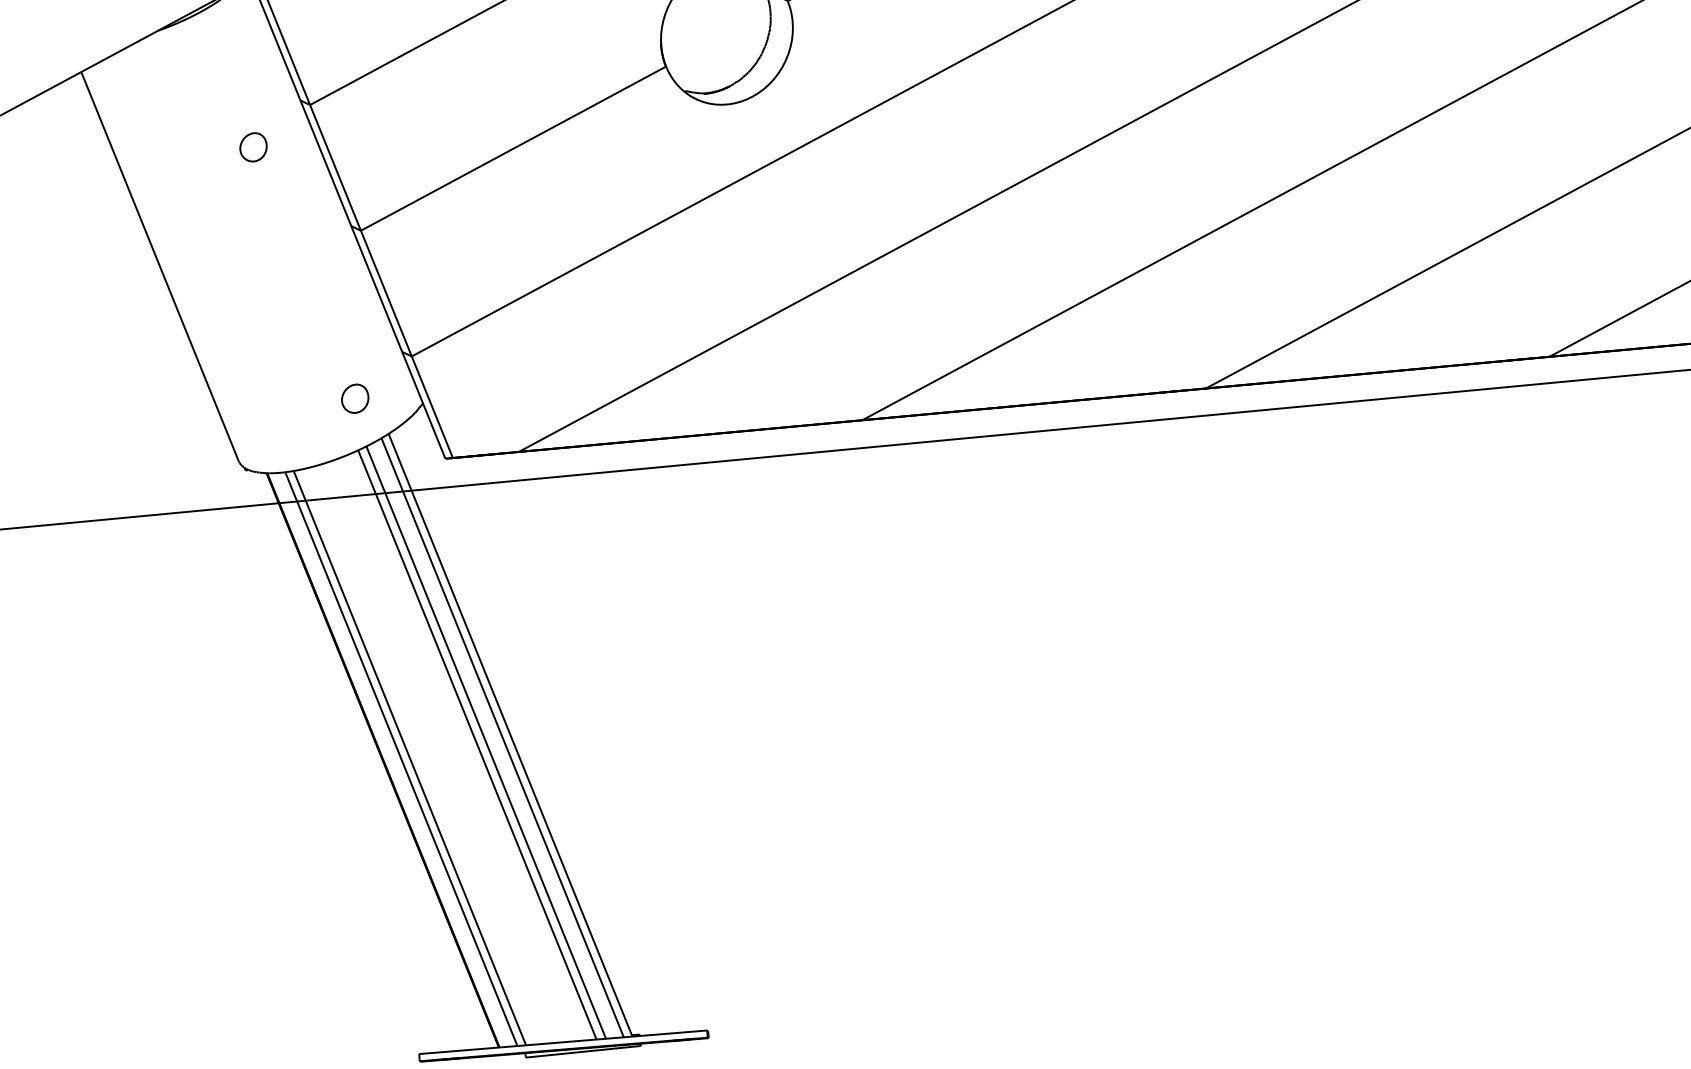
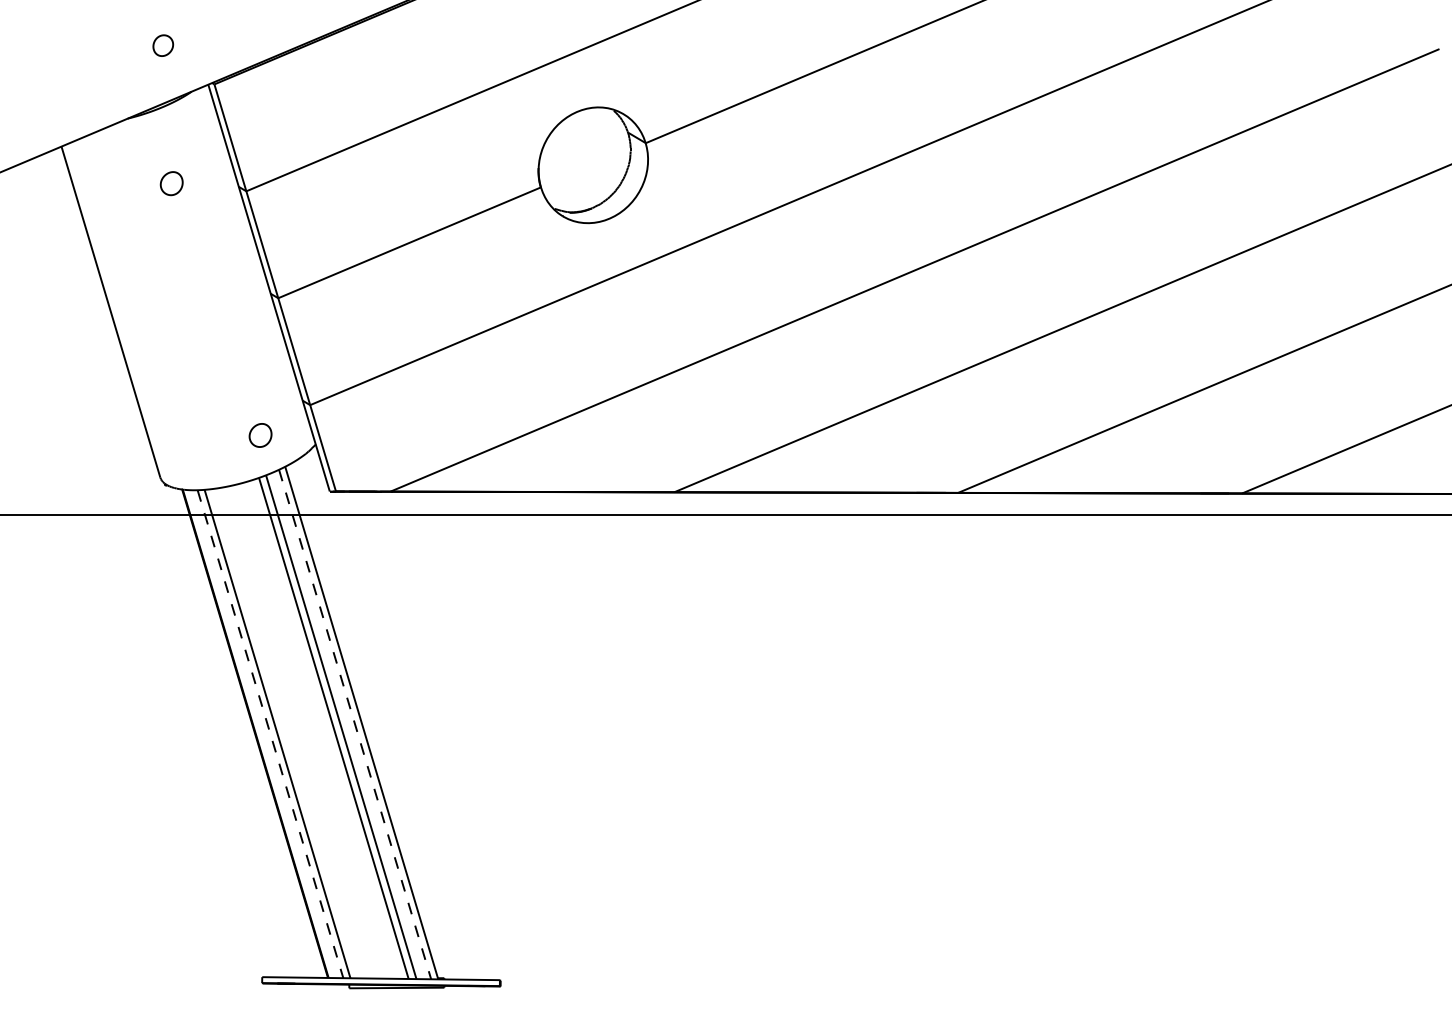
part: (253, 147) -> (171, 183), moved
line: (503, 737) -> (355, 724), solid -> dashed
line: (401, 759) -> (270, 734), solid -> dashed

